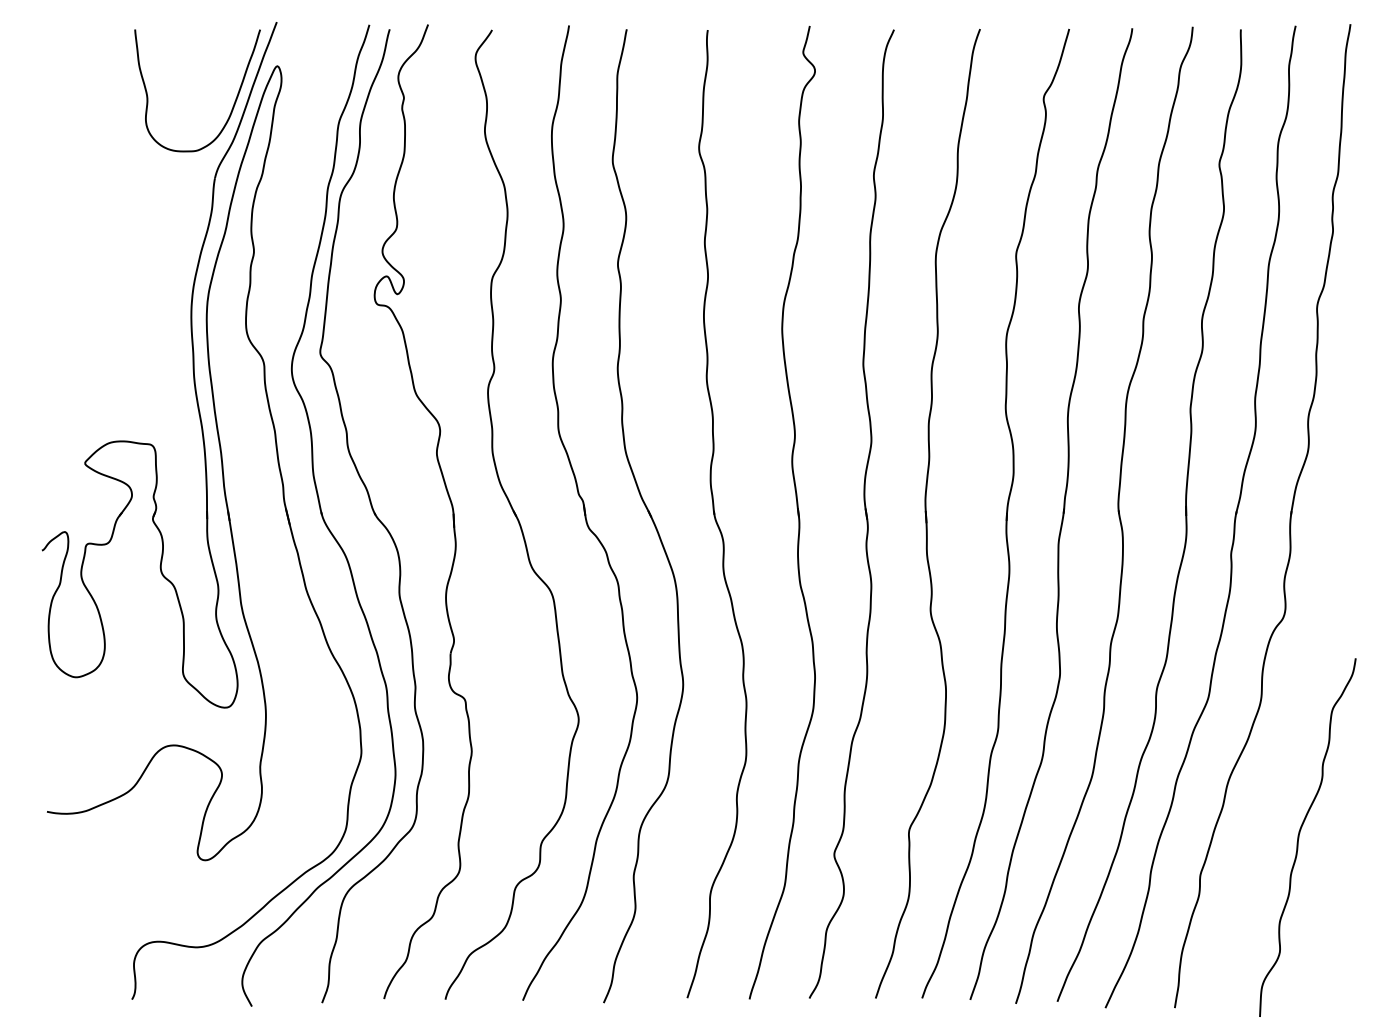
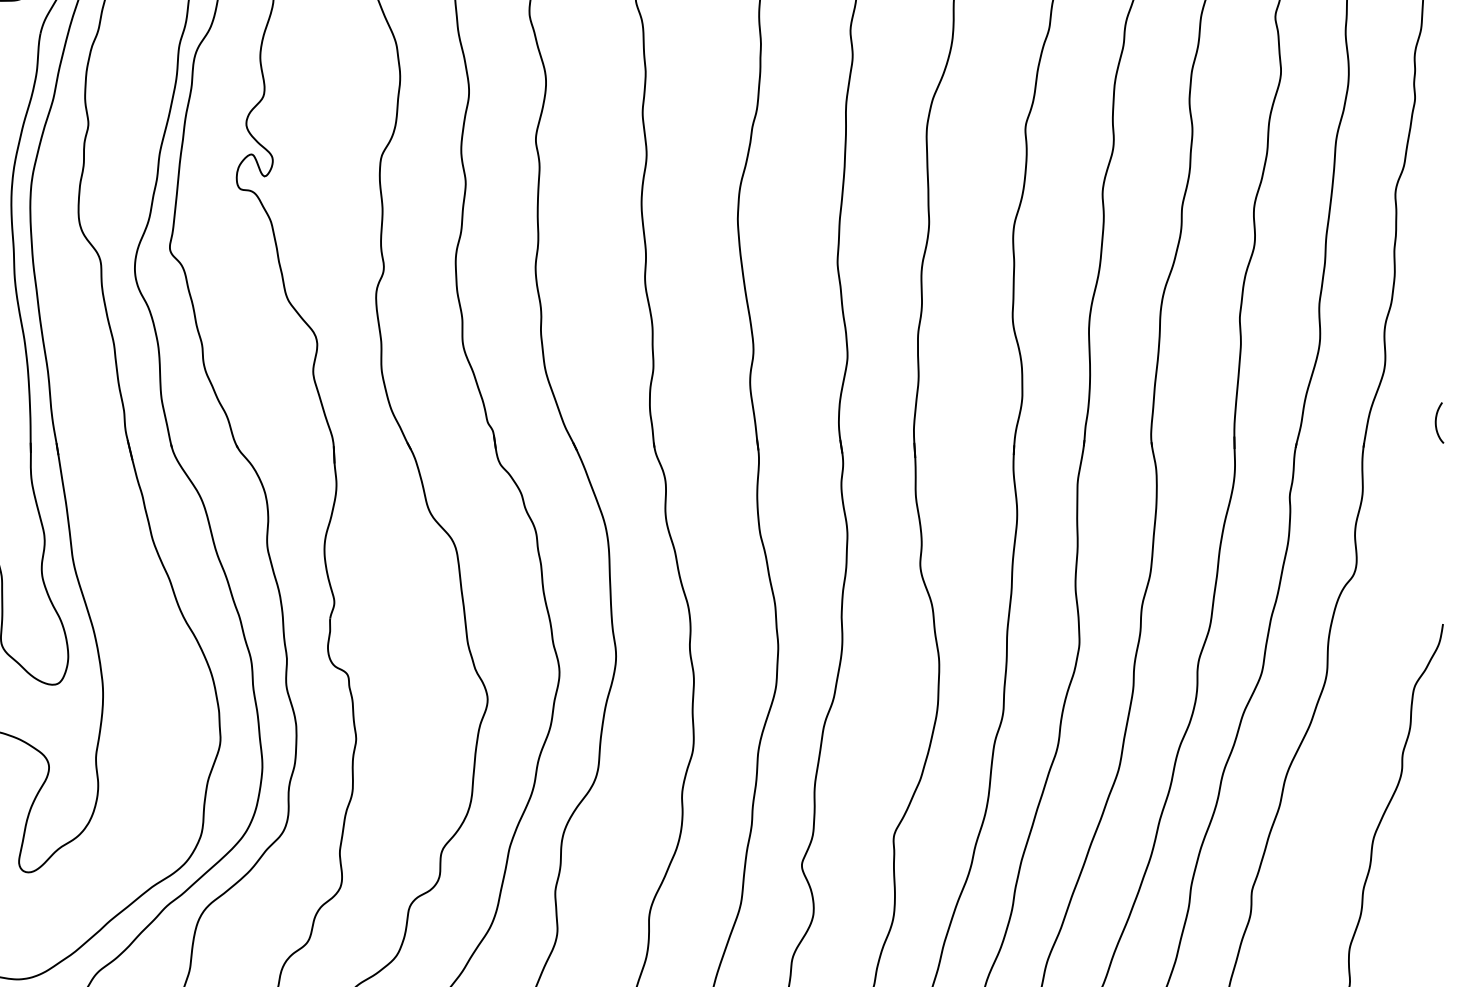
curve: (1350, 494) -> (1436, 422), added

